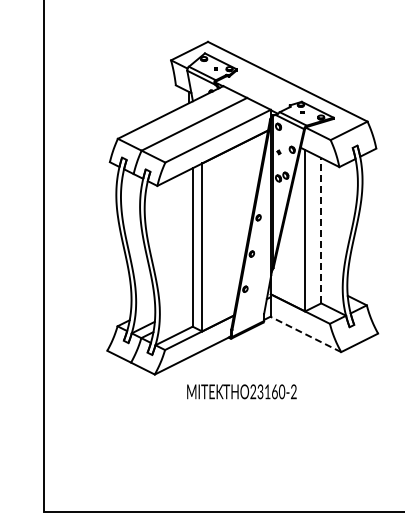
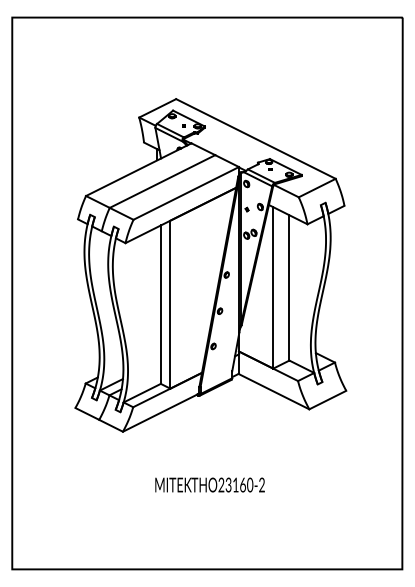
line: (321, 230) -> (289, 287), dashed -> solid
line: (305, 334) -> (273, 391), dashed -> solid
text: (241, 391) -> (209, 484), moved

